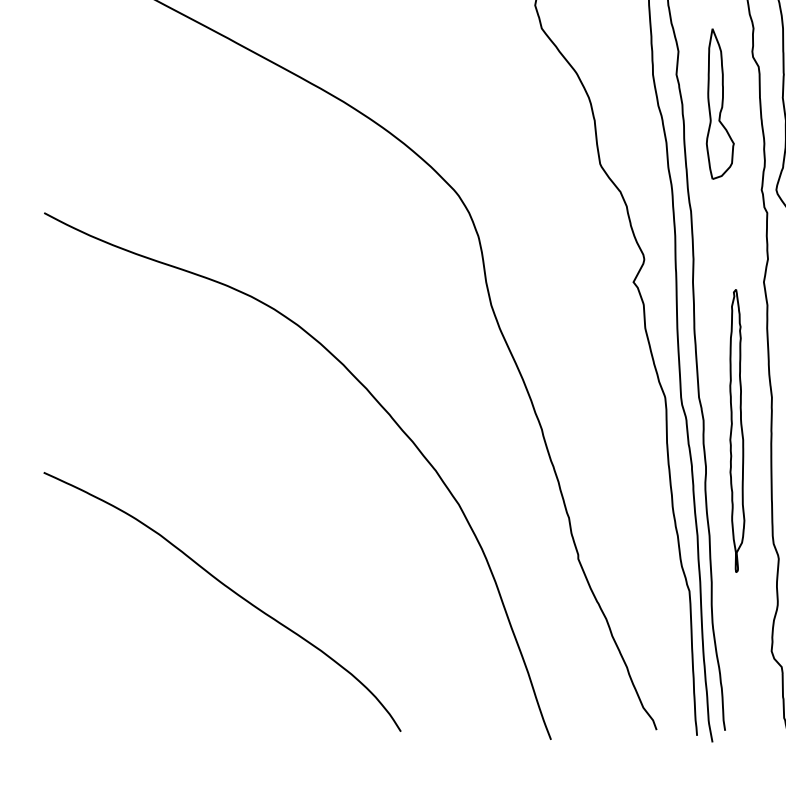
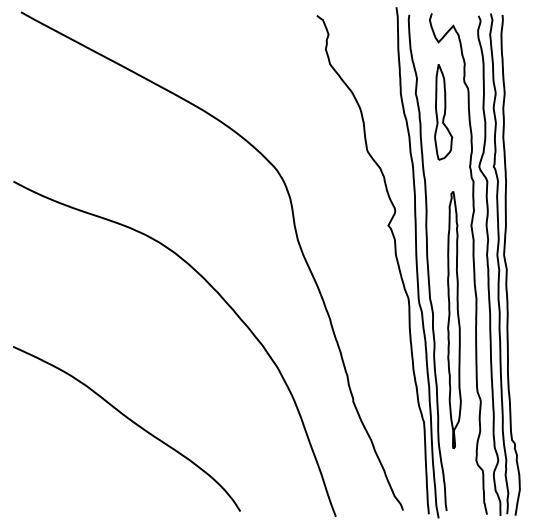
part: (737, 431) -> (454, 320), size x1.43

